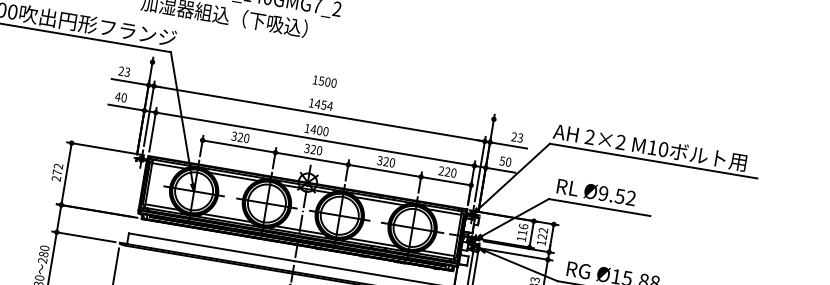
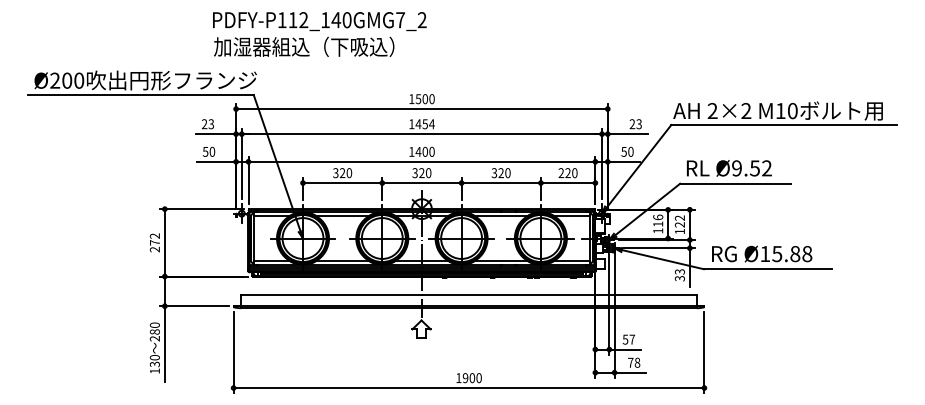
line: (322, 91) -> (421, 109), added
text: (117, 96) -> (205, 151), 40 -> 50

